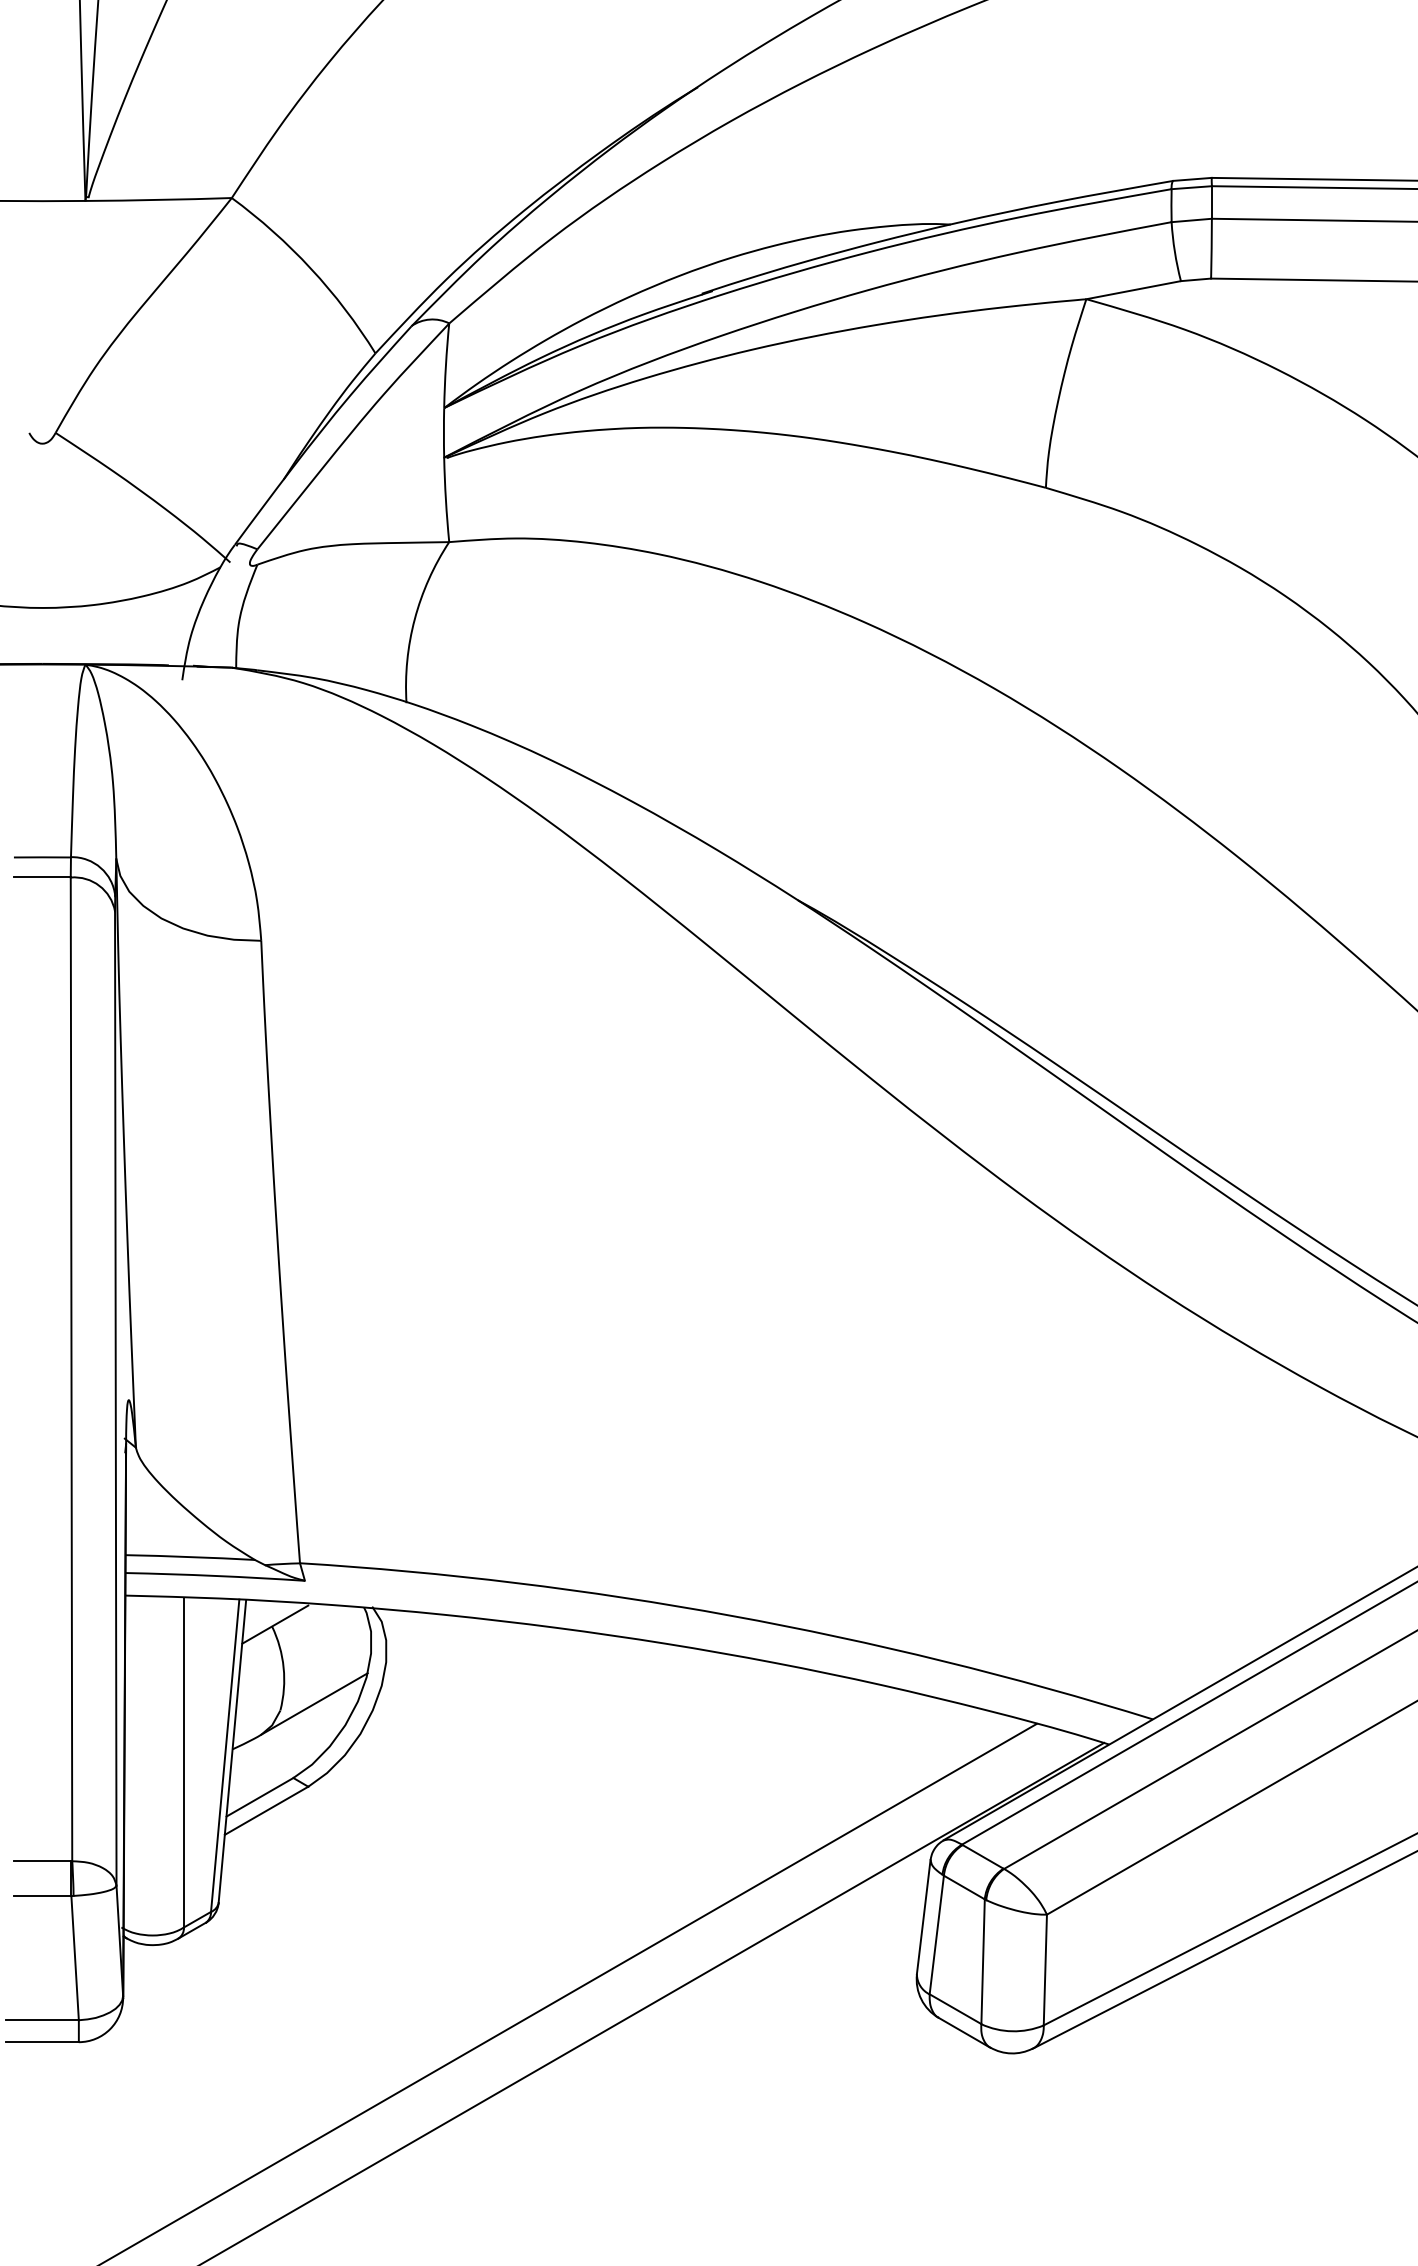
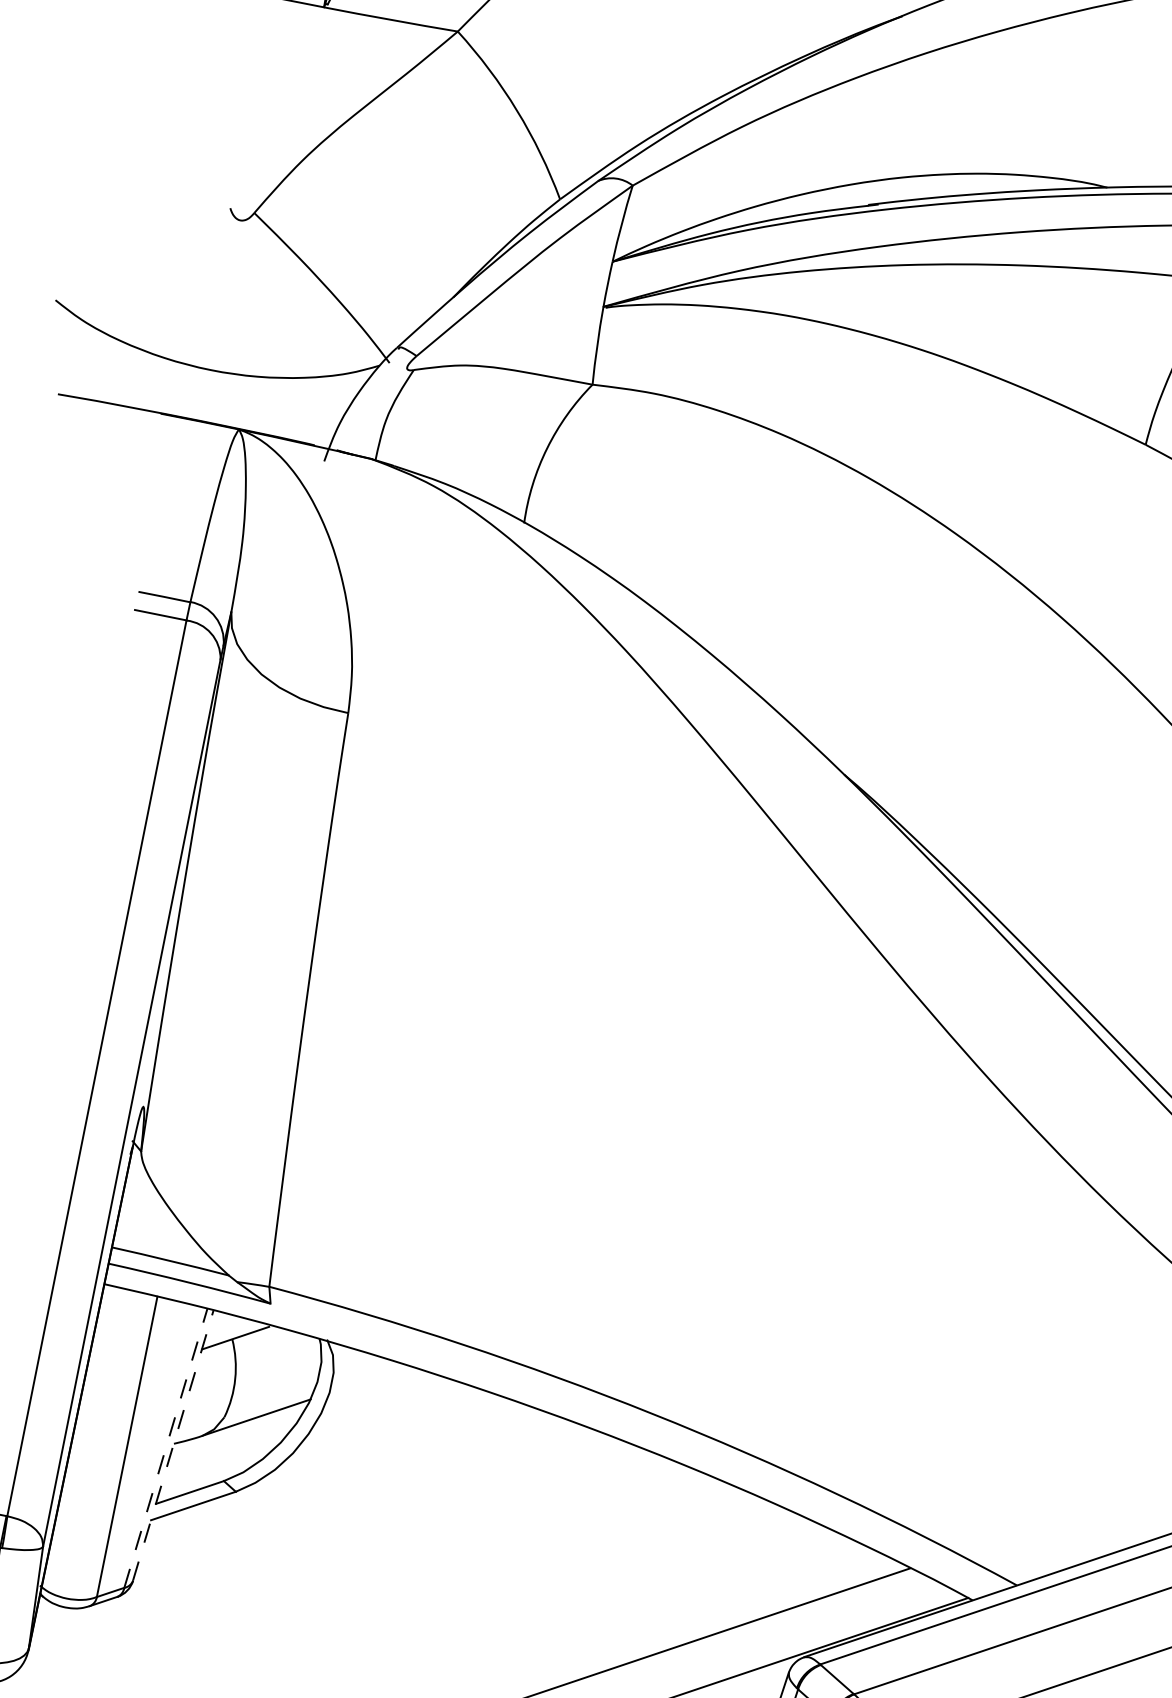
line: (232, 1751) -> (173, 1445), solid -> dashed
line: (225, 1755) -> (166, 1448), solid -> dashed

